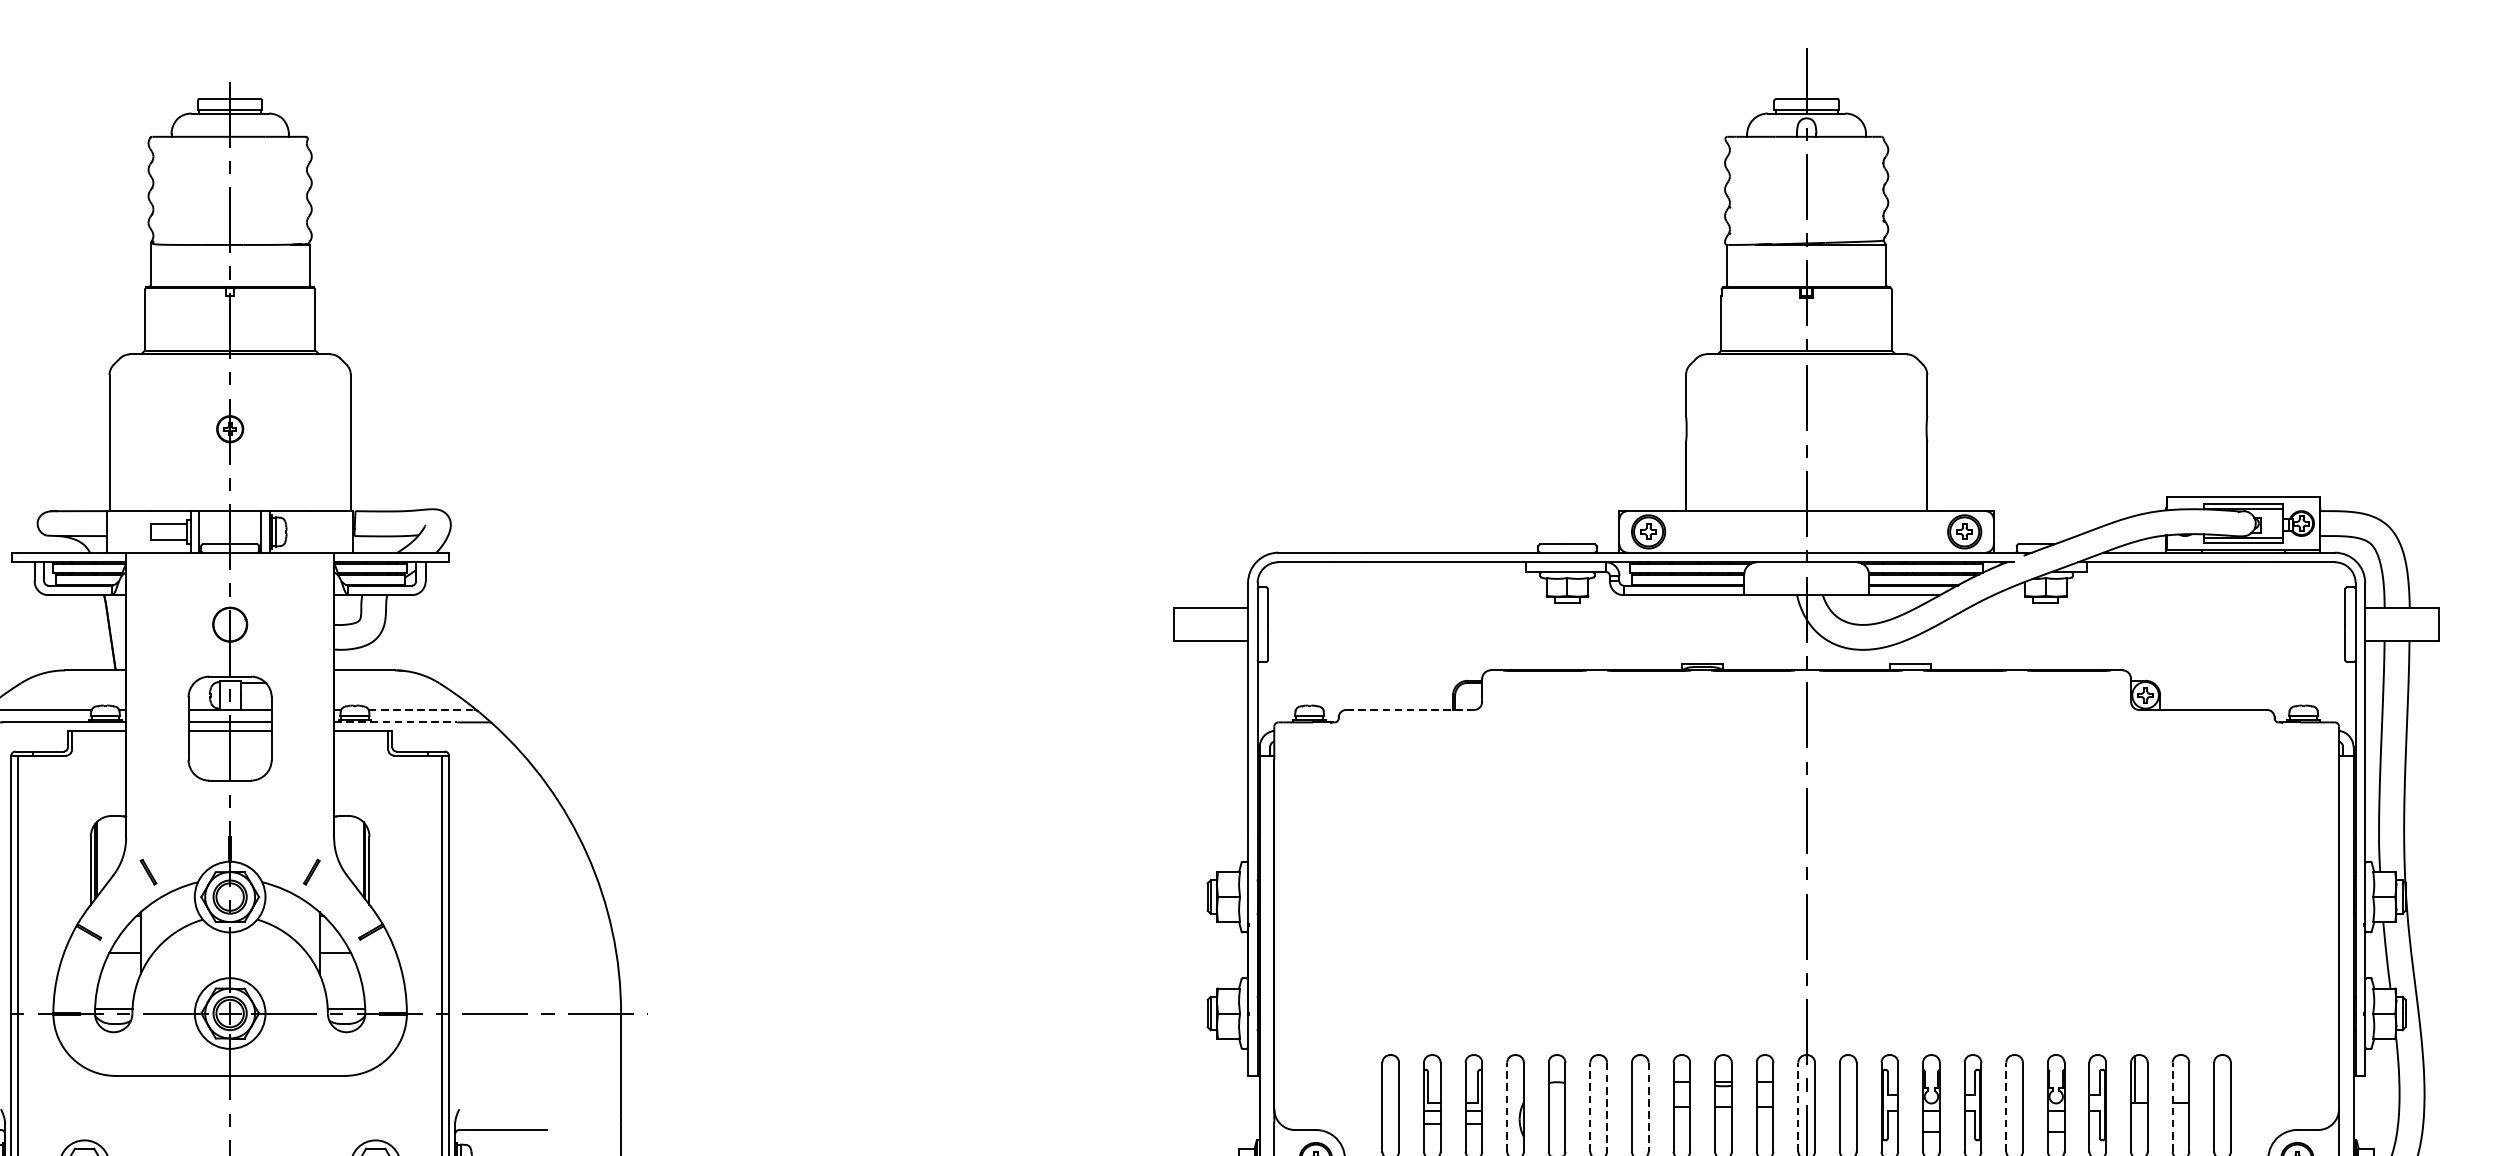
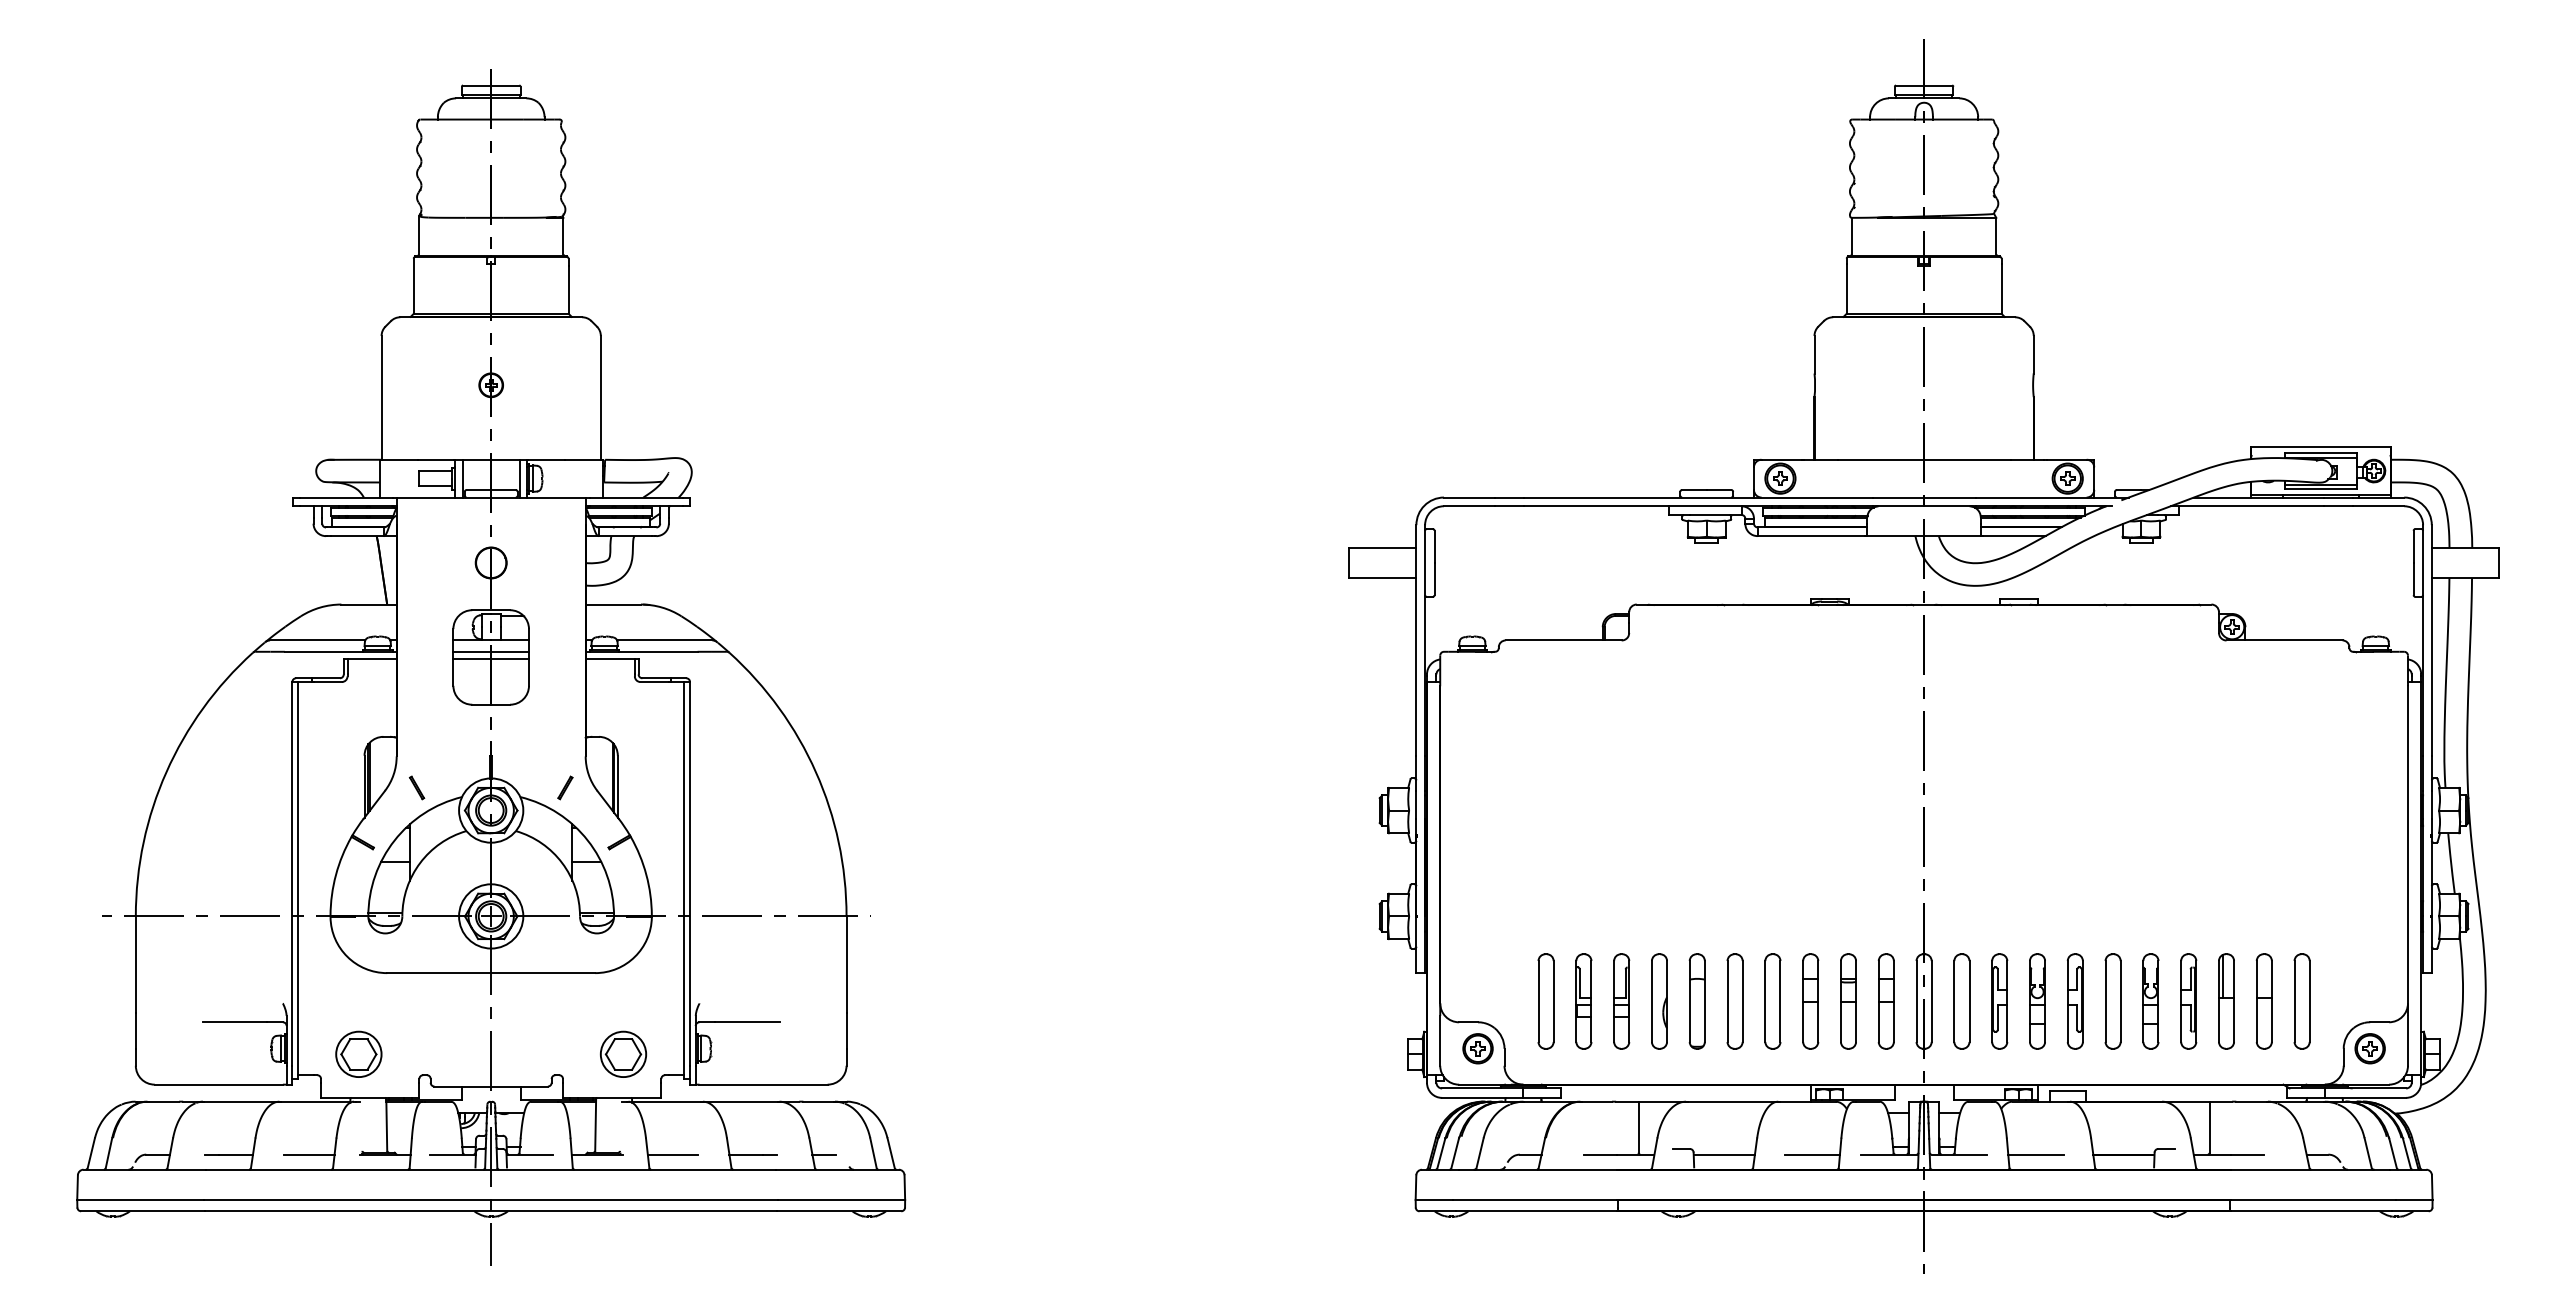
line: (420, 709) -> (664, 640), dashed -> solid
line: (1411, 709) -> (1564, 640), dashed -> solid
line: (395, 722) -> (641, 651), dashed -> solid
line: (2172, 1106) -> (2256, 1000), dashed -> solid
line: (1506, 1107) -> (1651, 1001), dashed -> solid
line: (1590, 1107) -> (1727, 1001), dashed -> solid
line: (1798, 1107) -> (1916, 1001), dashed -> solid
line: (2006, 1107) -> (2105, 1001), dashed -> solid
line: (1606, 1108) -> (1742, 1002), dashed -> solid
line: (1648, 1108) -> (1780, 1002), dashed -> solid

